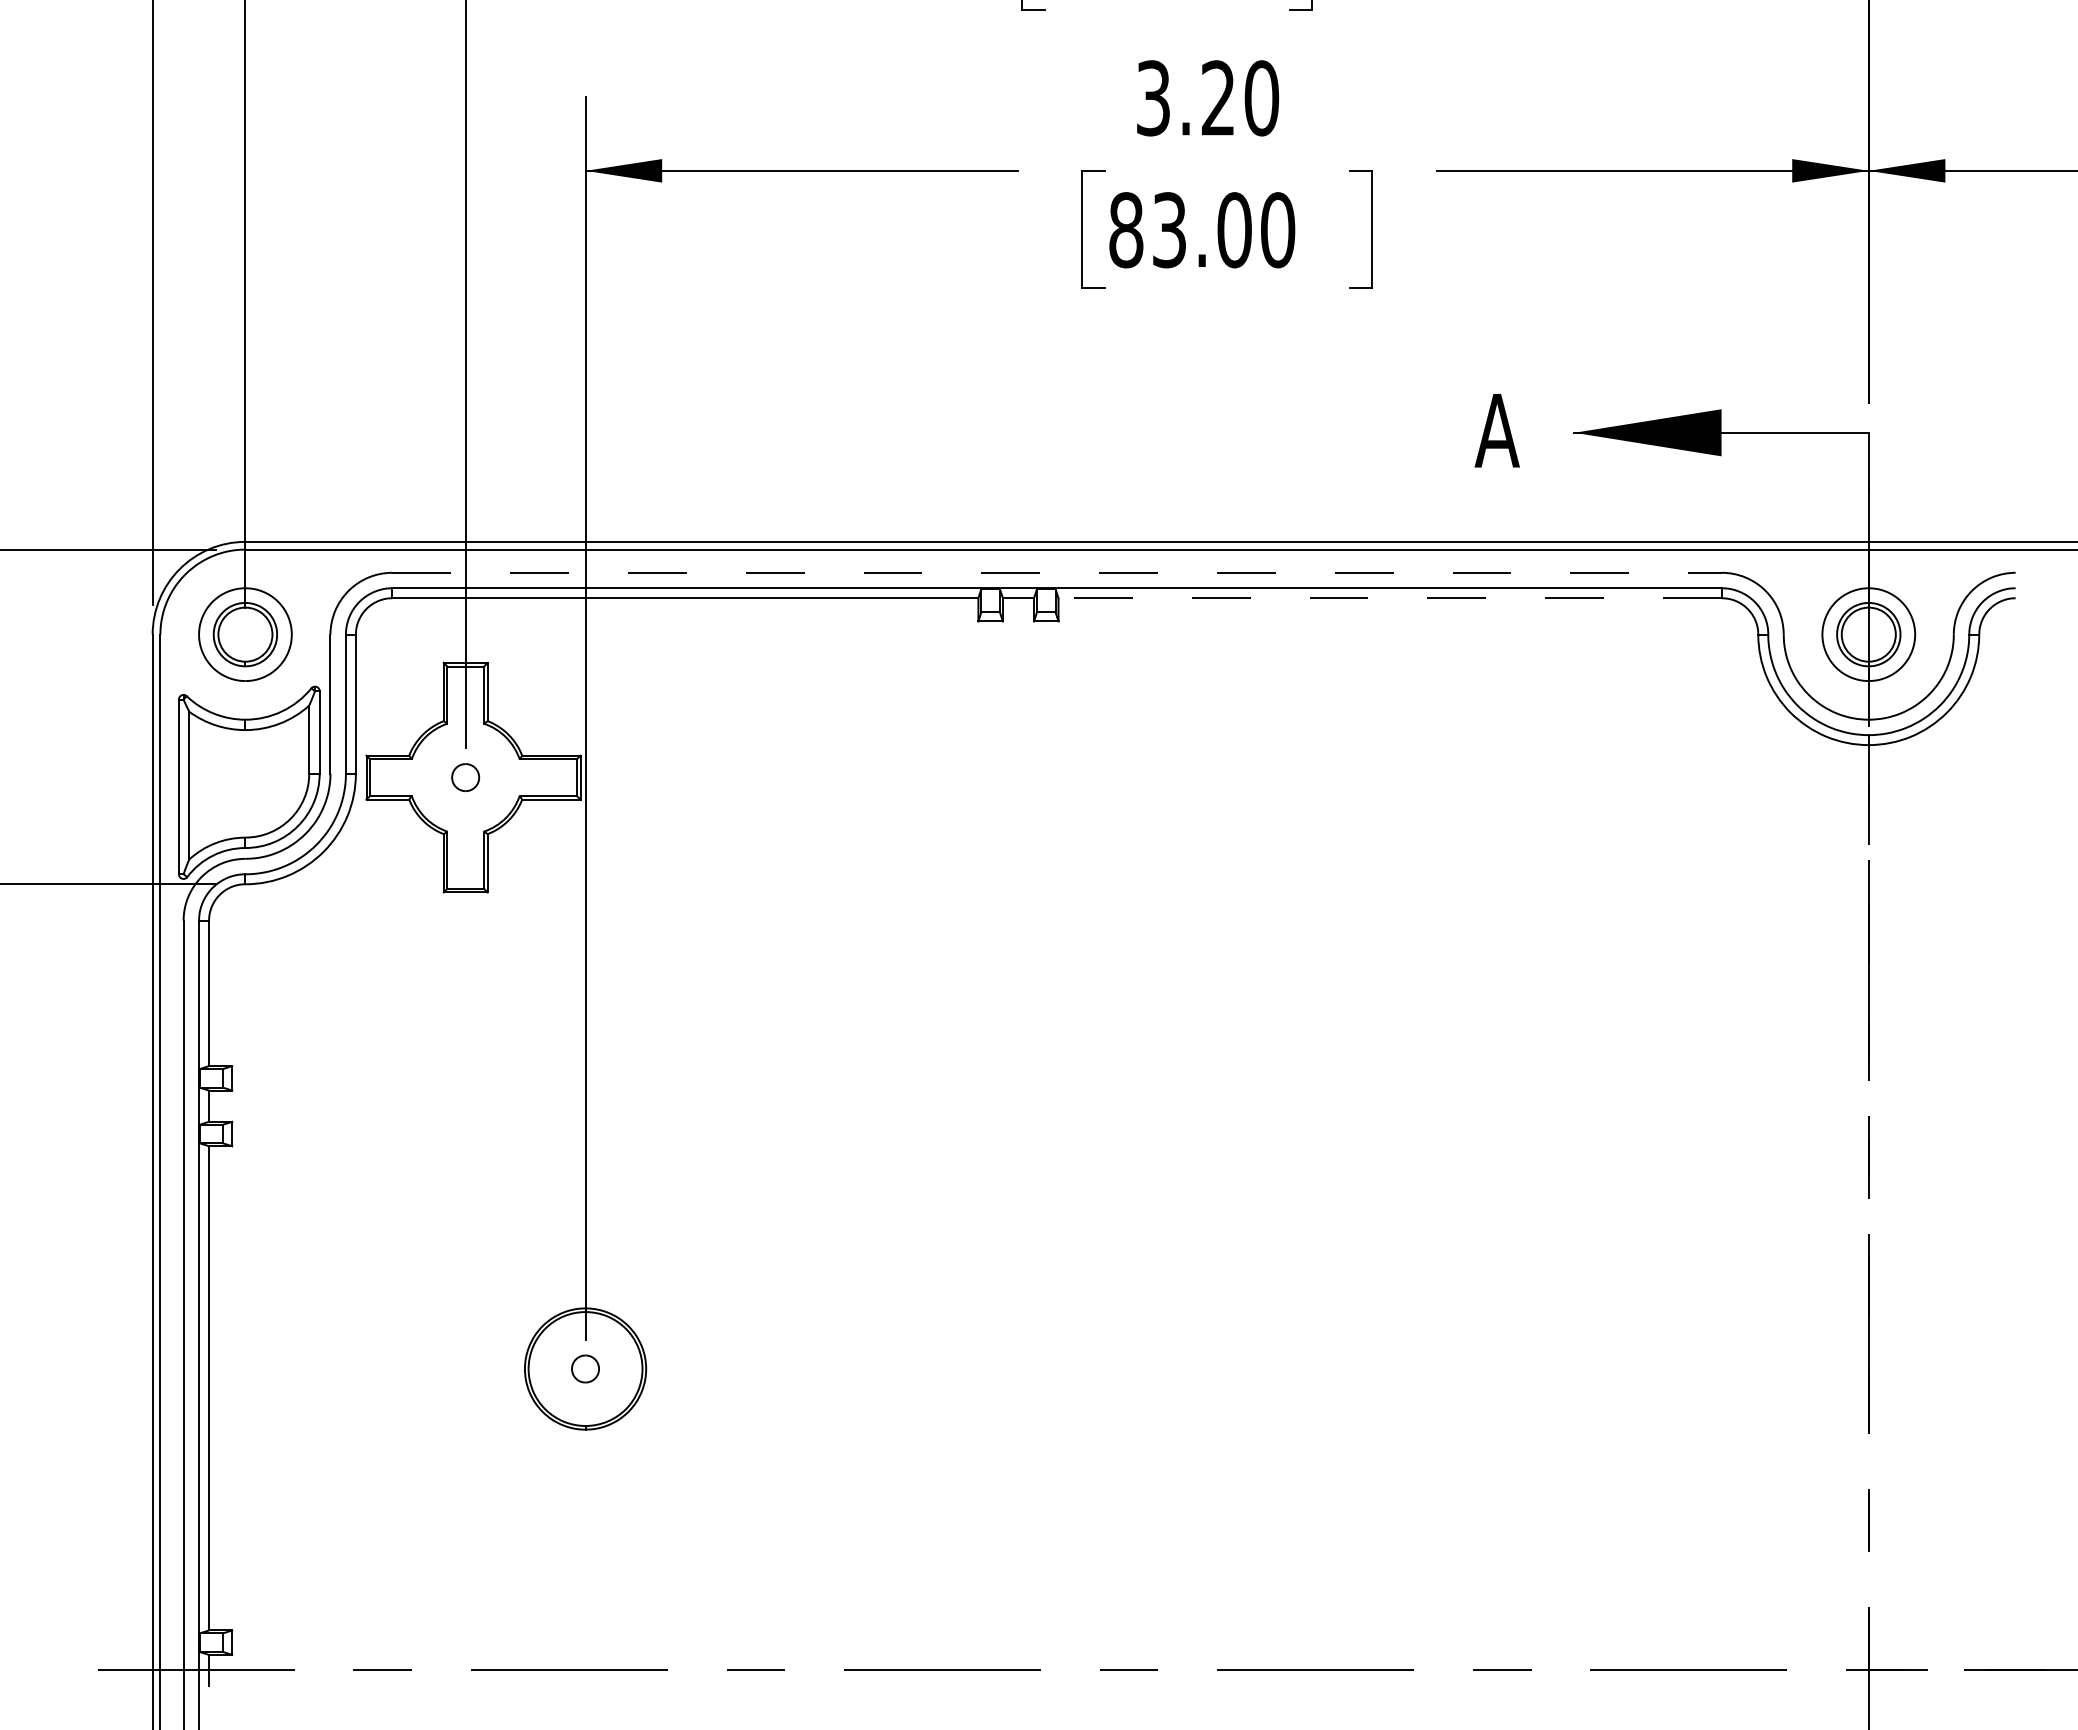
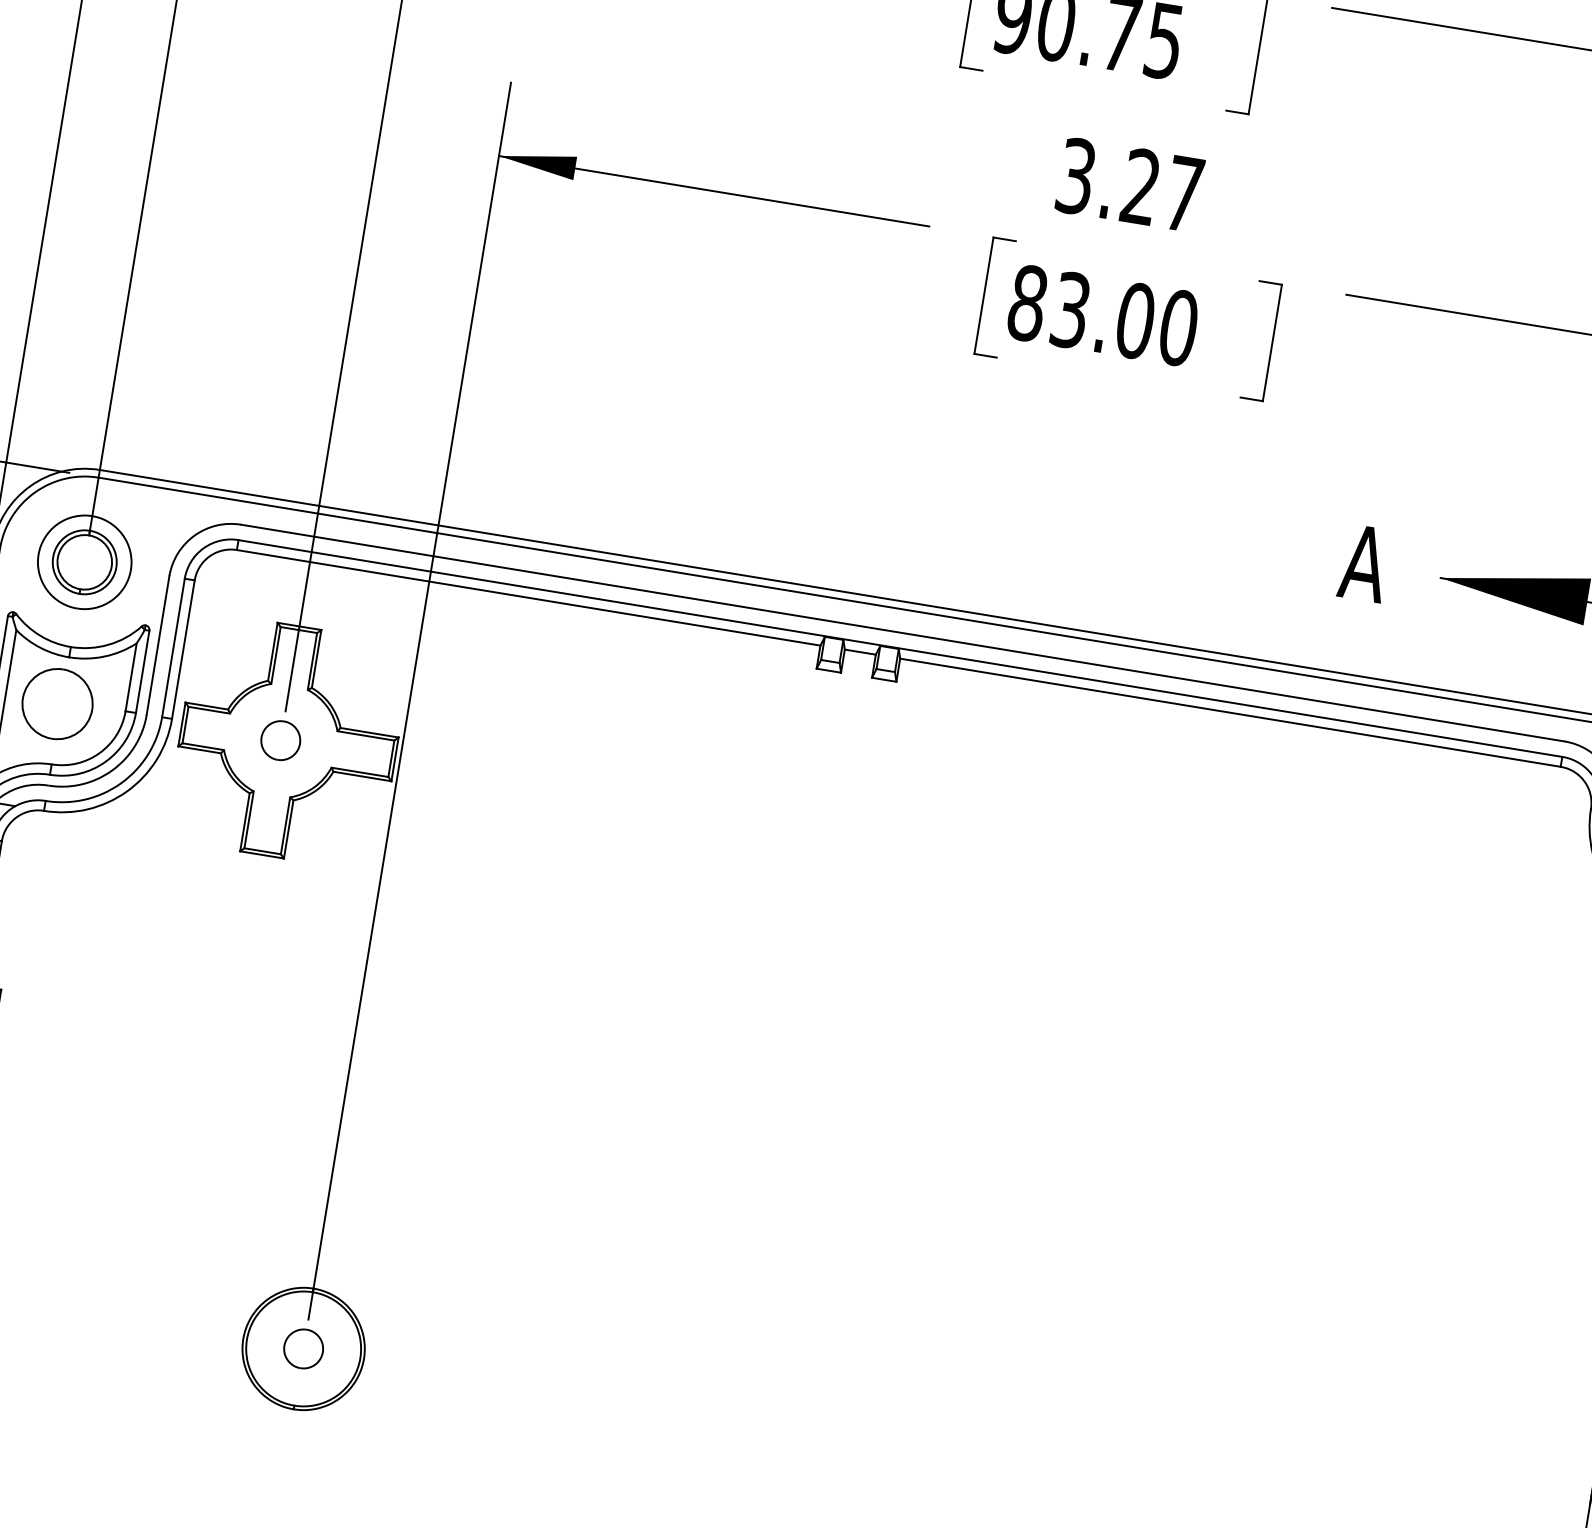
text: (1261, 98) -> (1183, 194), 3.20 -> 3.27
line: (1057, 572) -> (903, 632), dashed -> solid
line: (1390, 598) -> (1230, 713), dashed -> solid
part: (241, 777) -> (57, 703), added
part: (465, 777) -> (280, 740), size x1.43
part: (585, 1368) -> (303, 1348), size x1.43

